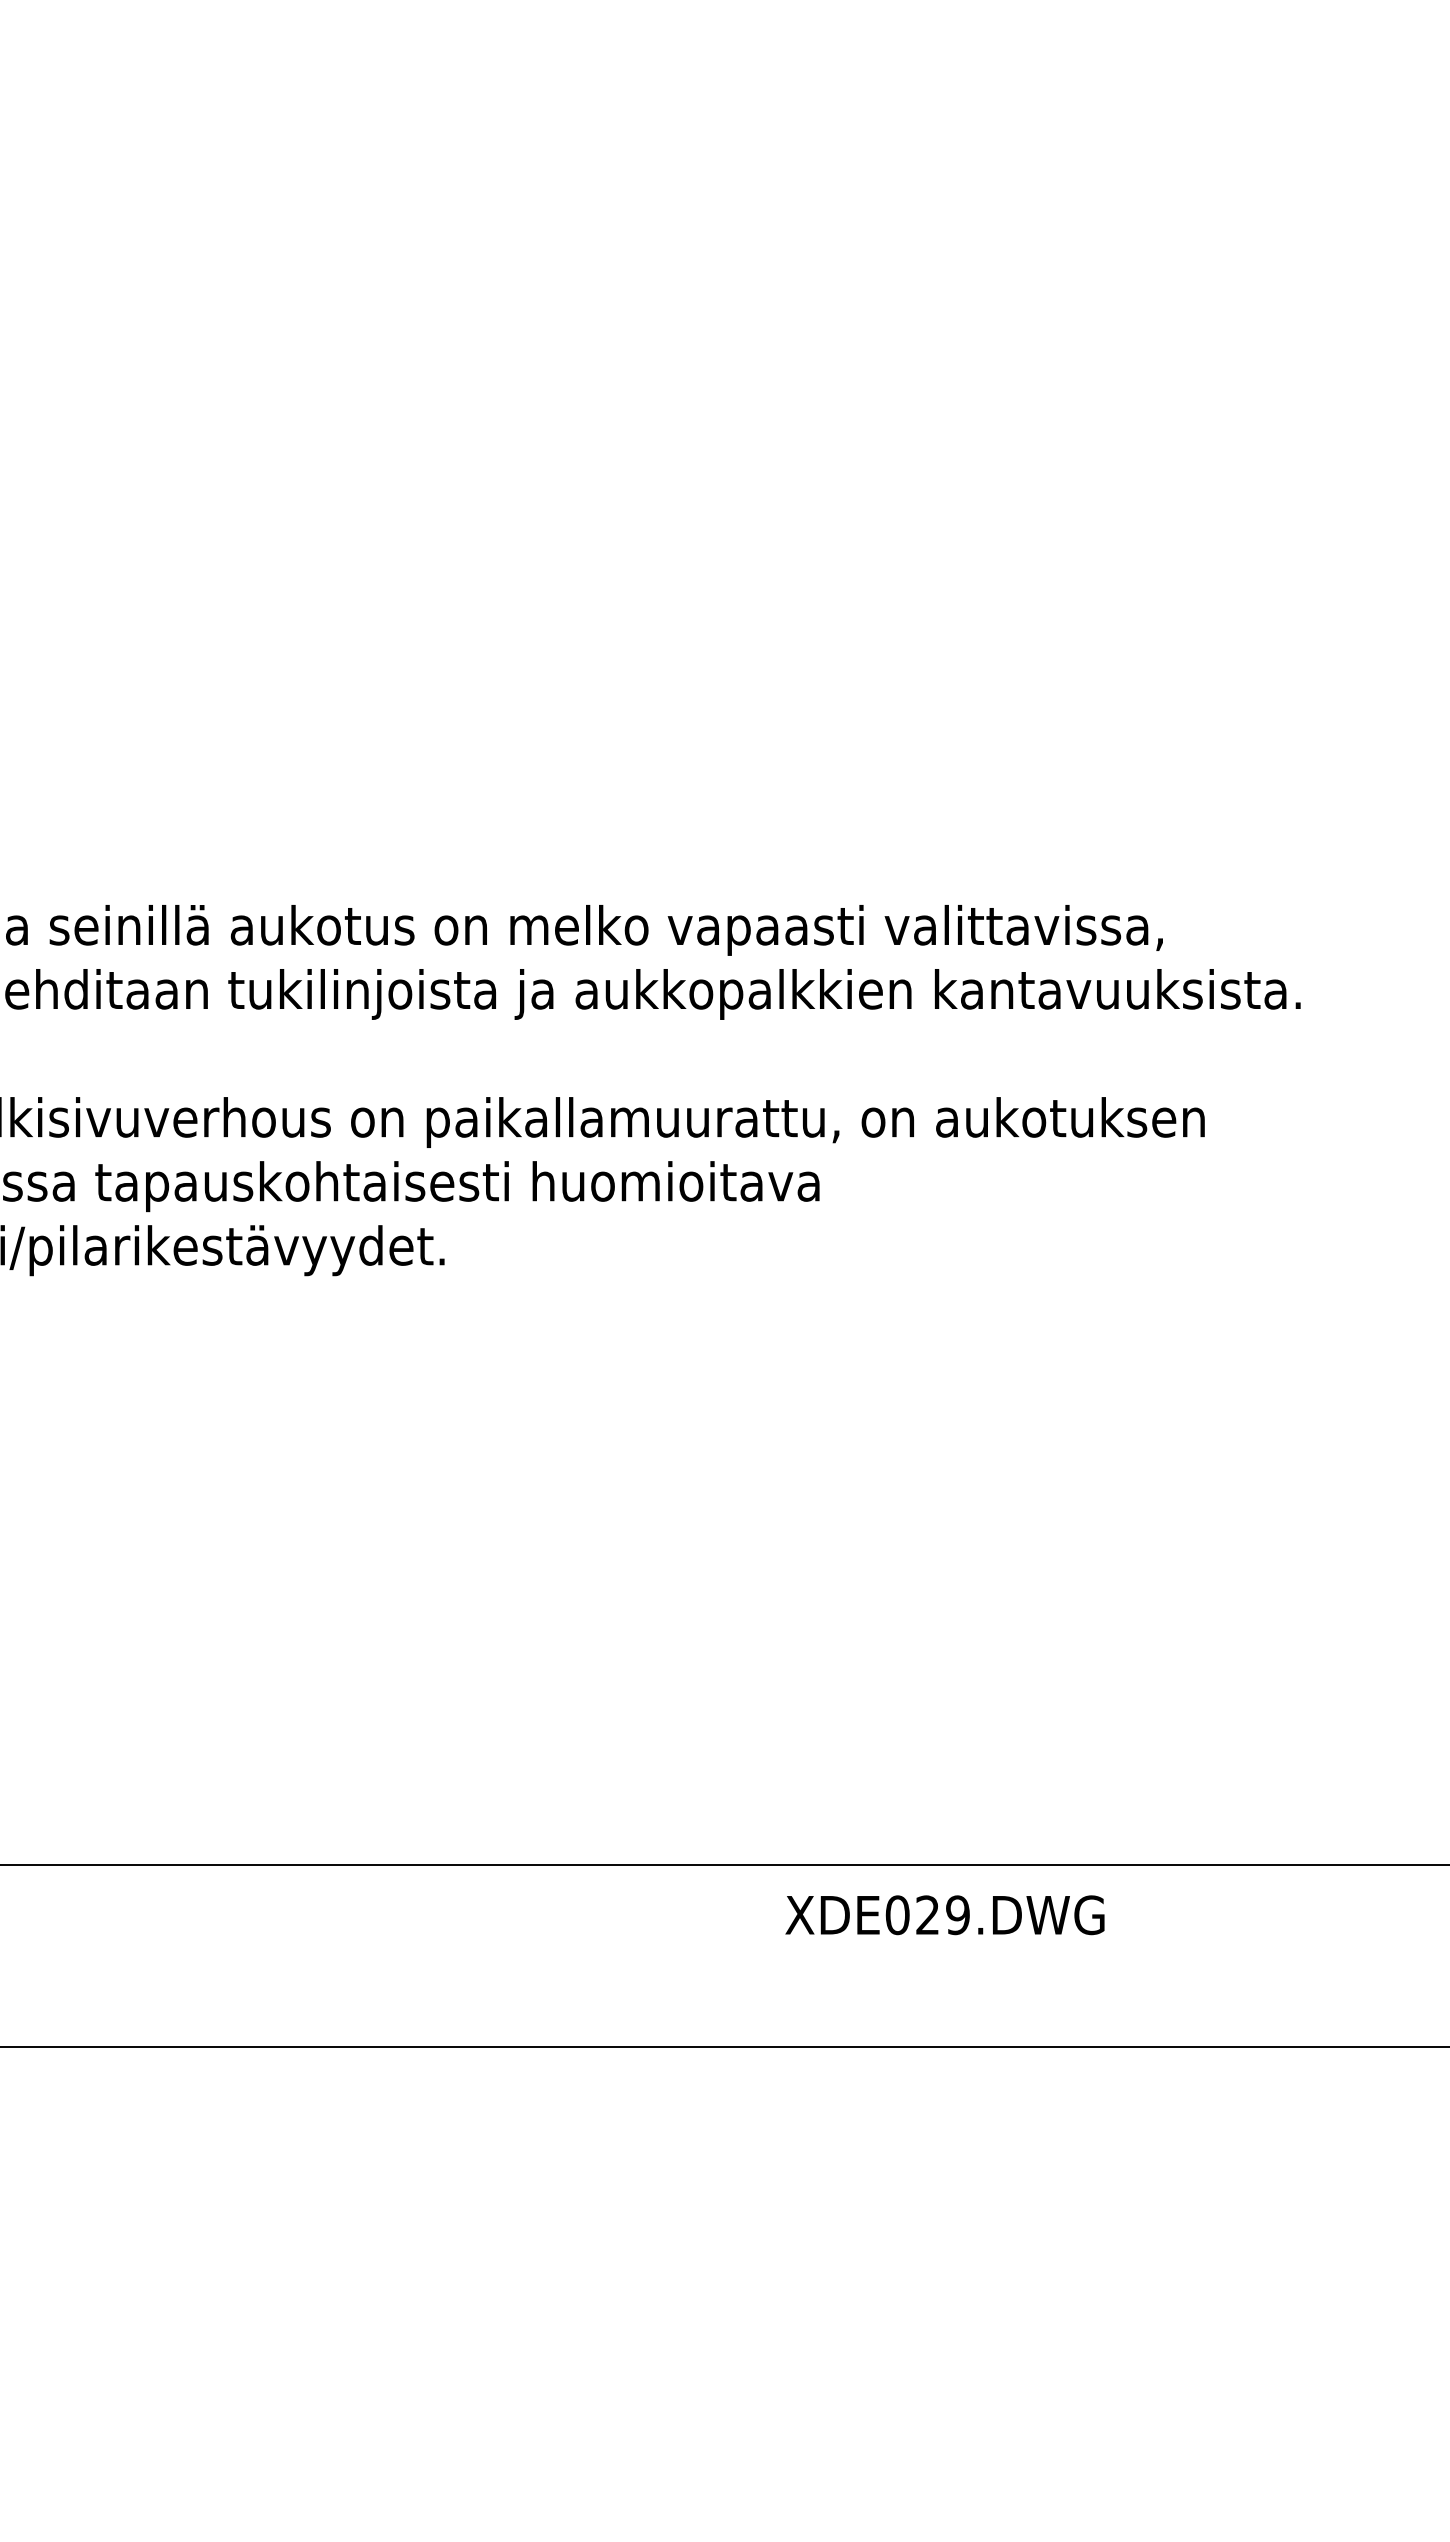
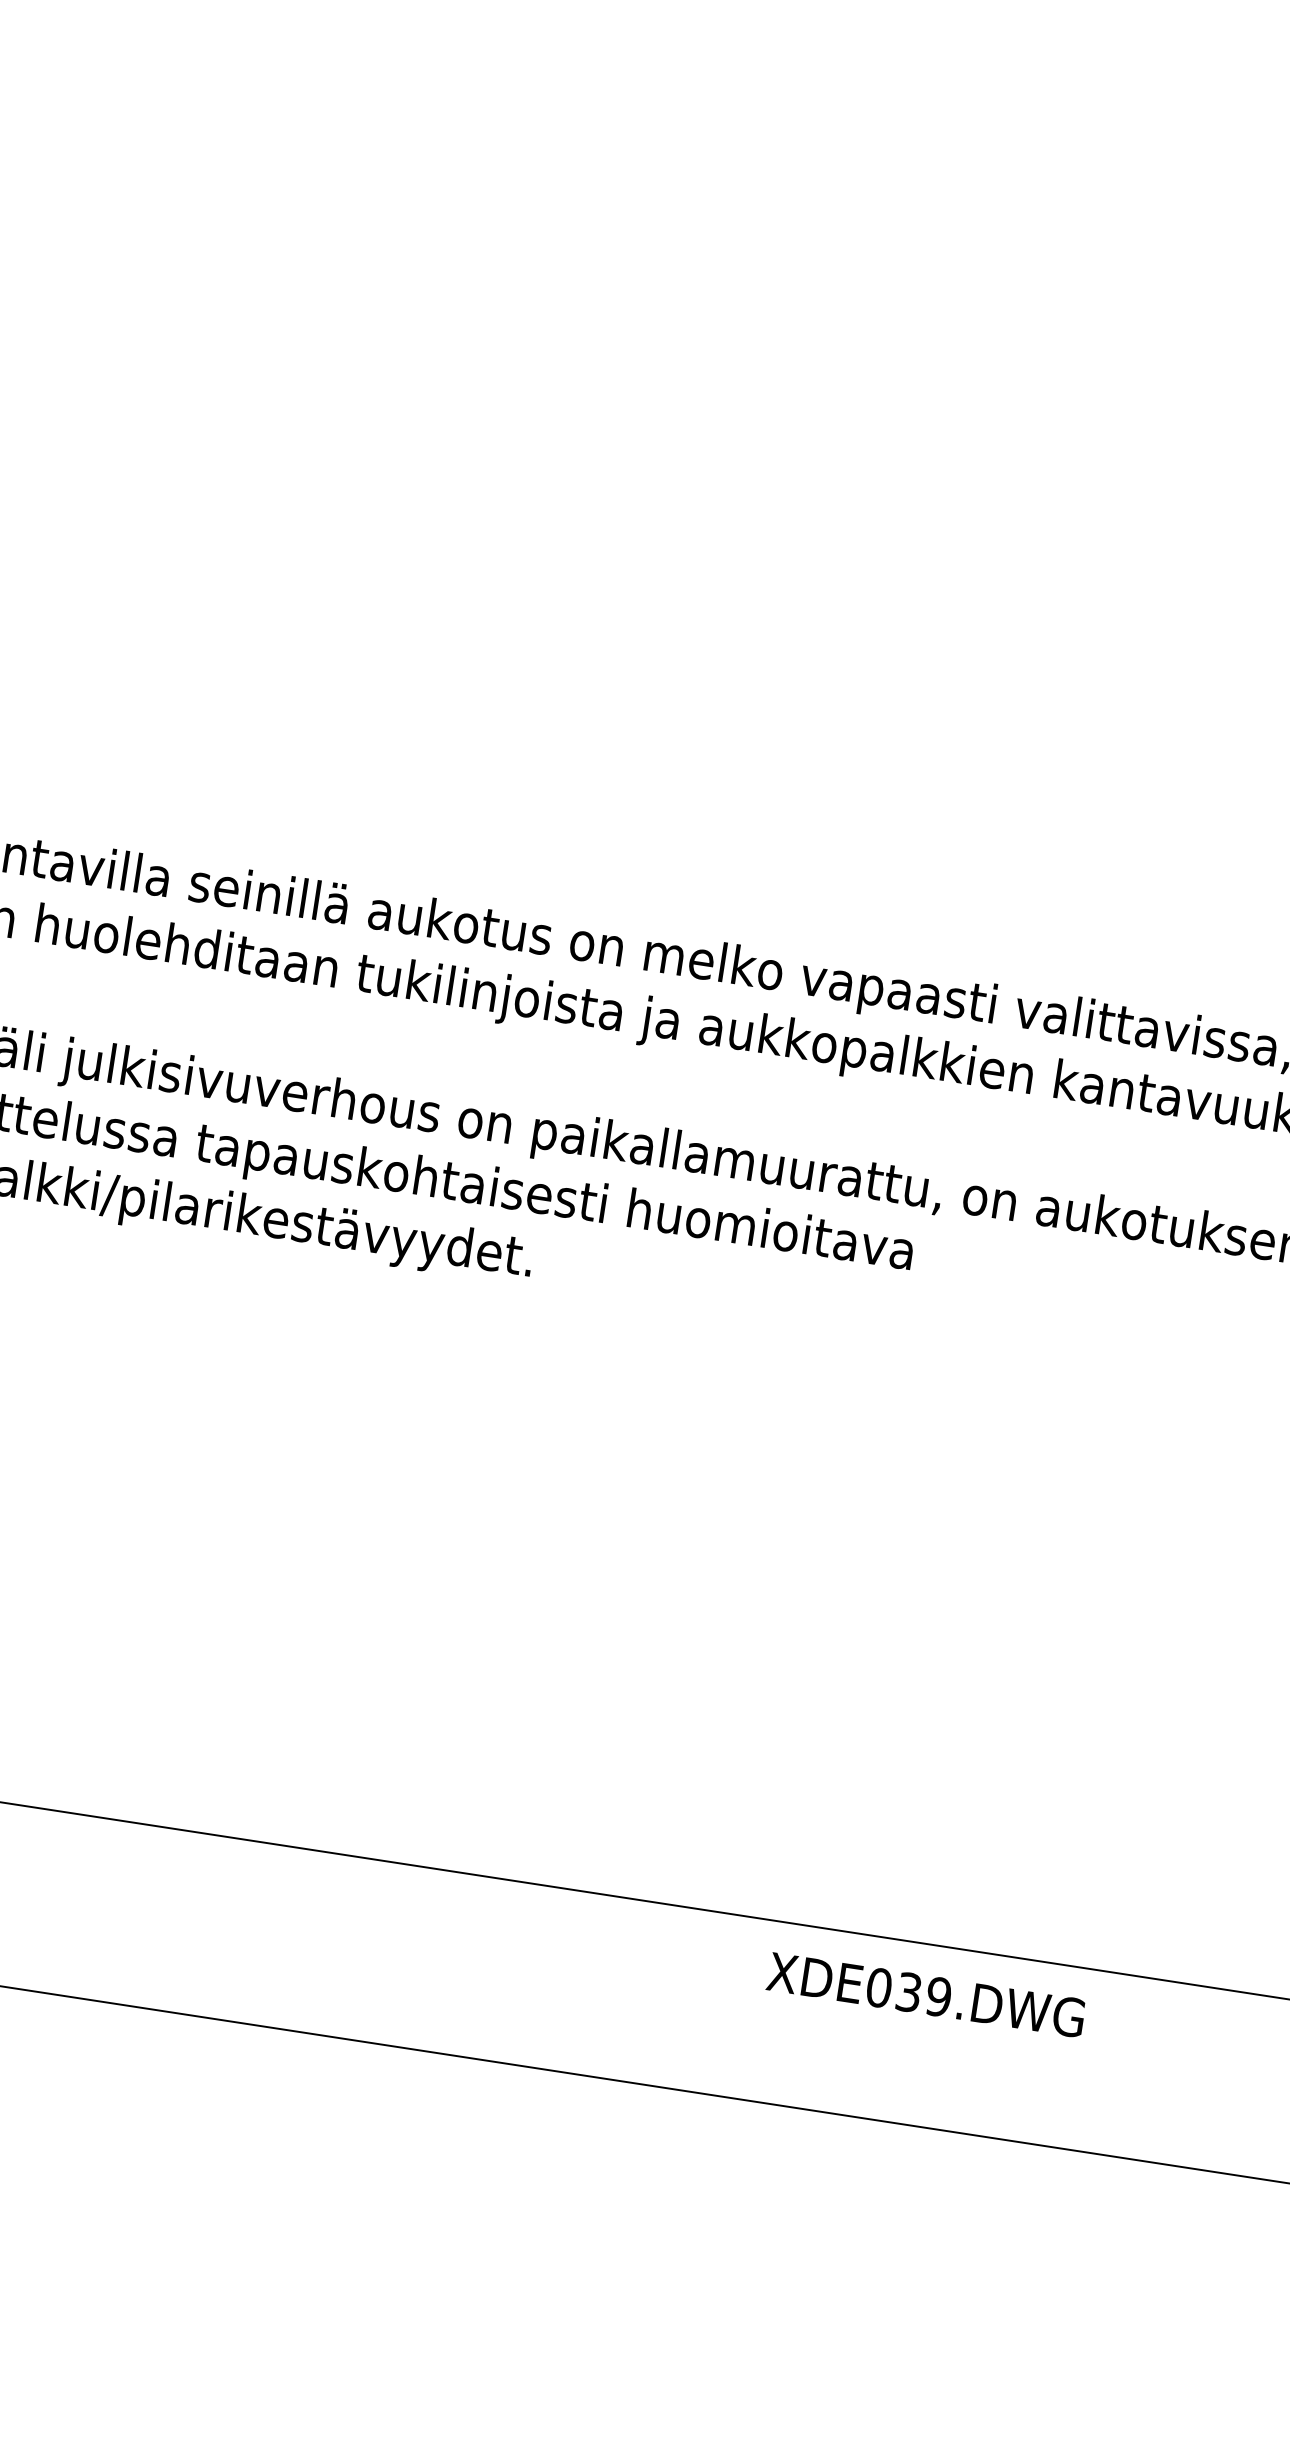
text: (927, 1915) -> (908, 1992), XDE029.DWG -> XDE039.DWG

